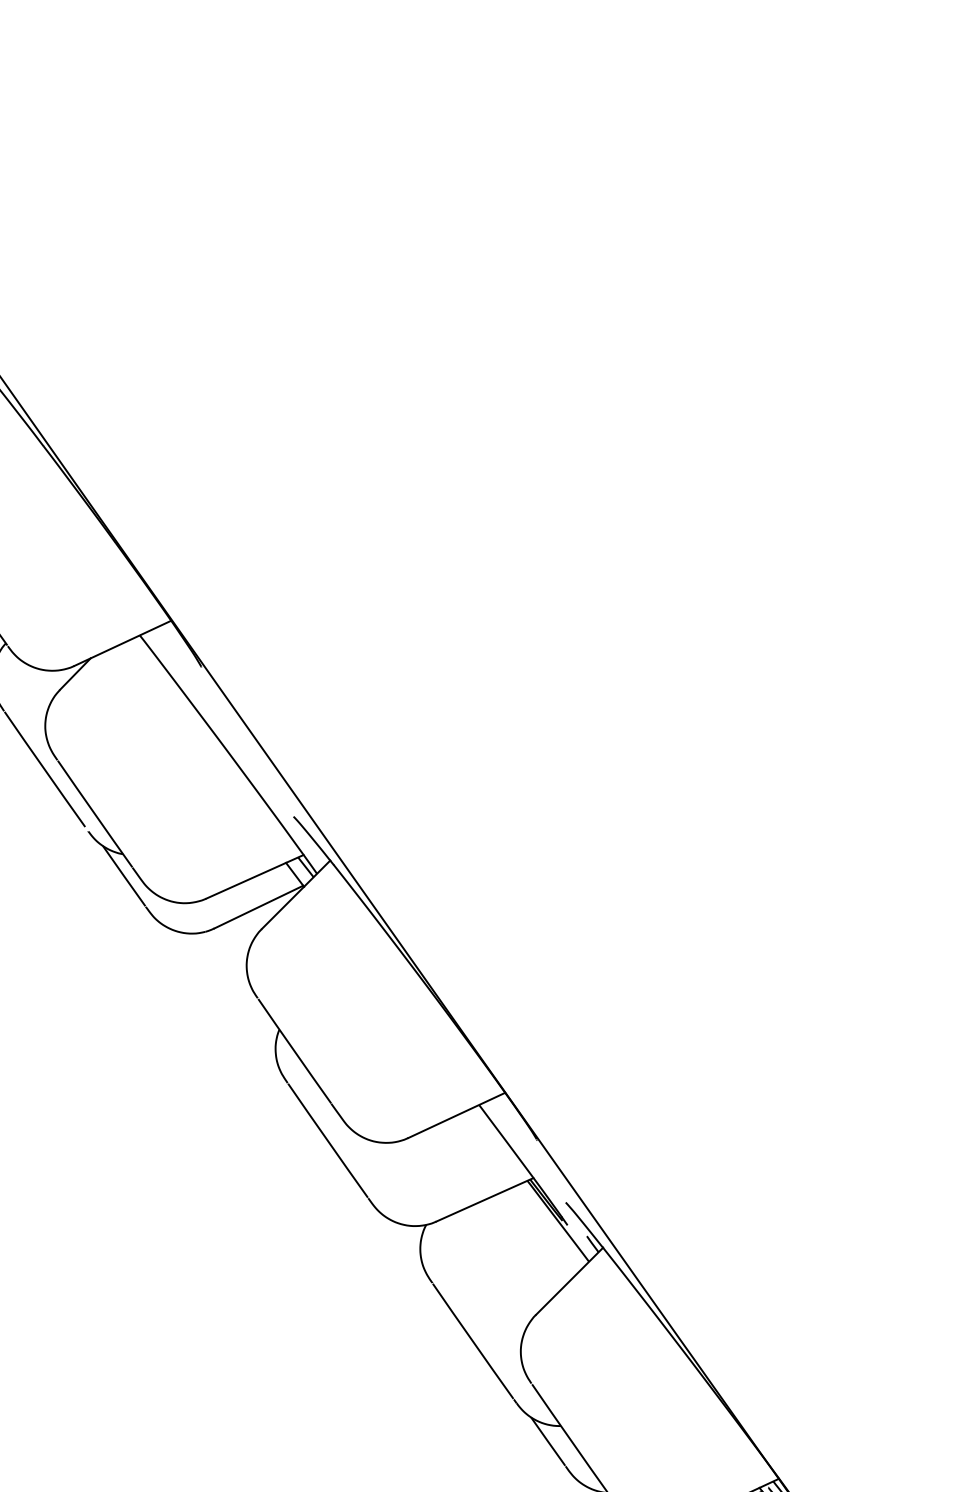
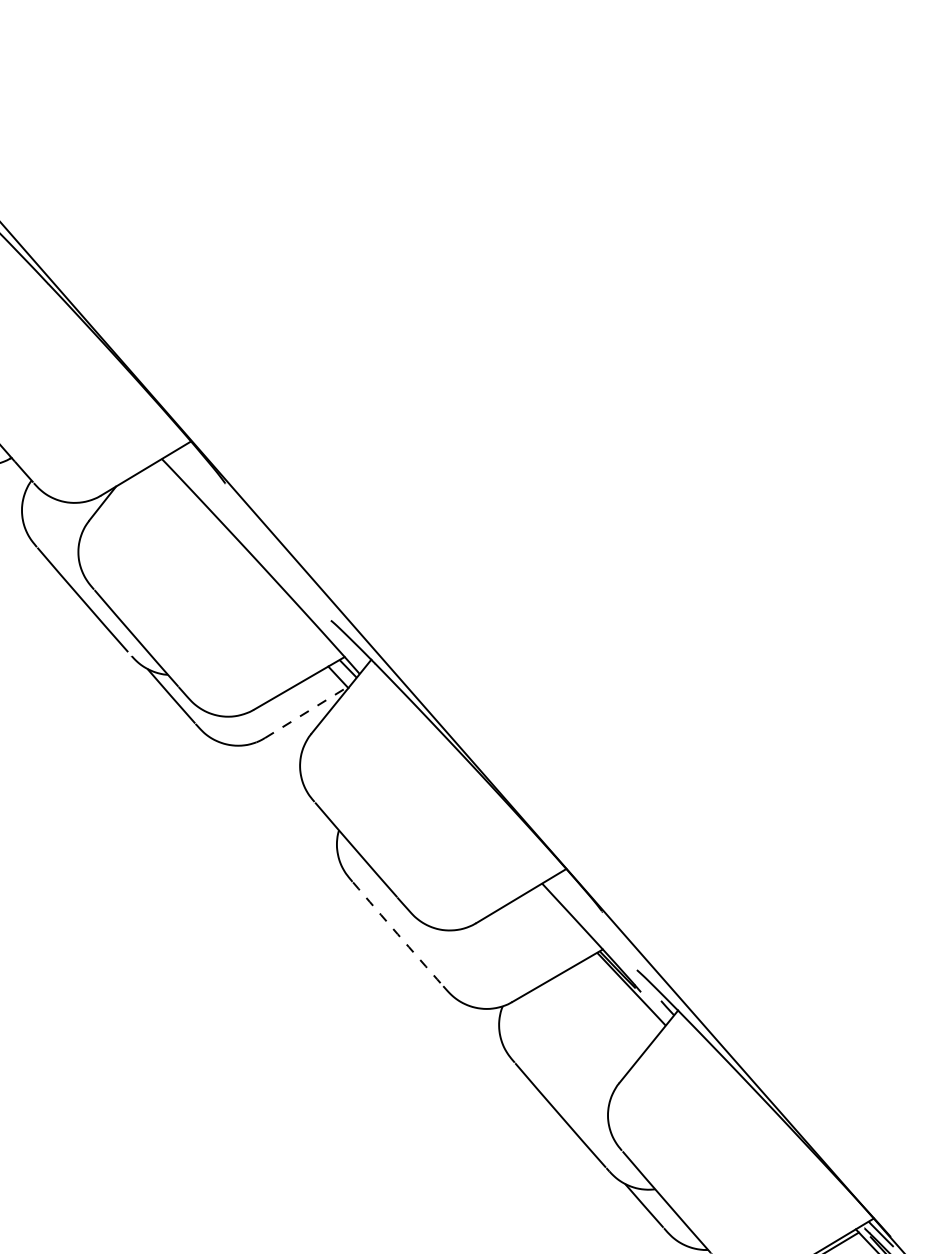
line: (259, 906) -> (306, 711), solid -> dashed
arc: (327, 1140) -> (397, 933), solid -> dashed

